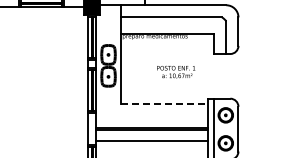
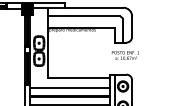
text: (176, 71) -> (125, 55), moved
line: (164, 103) -> (79, 78), dashed -> solid
line: (152, 116) -> (70, 87), added

